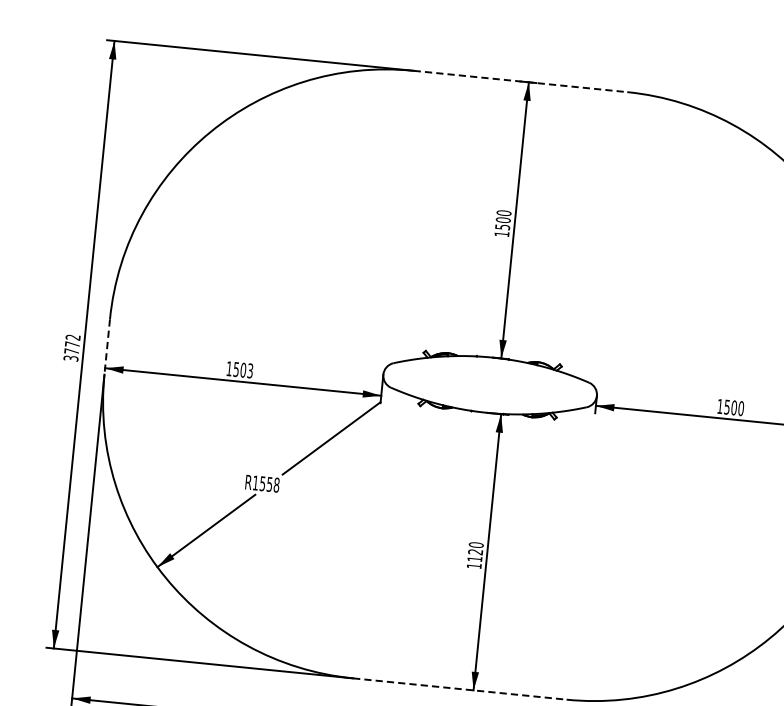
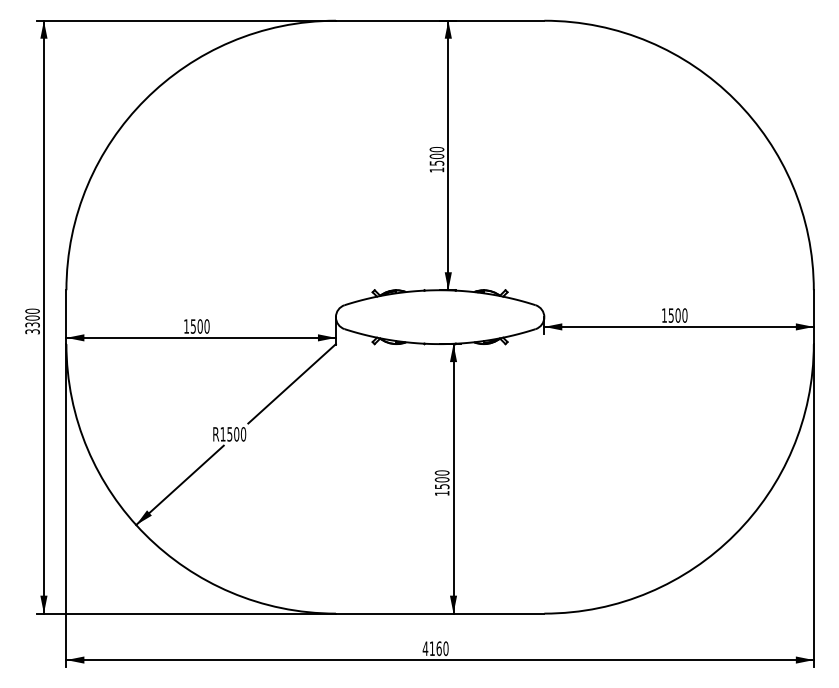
line: (520, 81) -> (440, 20), dashed -> solid
text: (72, 343) -> (32, 317), 3772 -> 3300
line: (107, 347) -> (66, 317), dashed -> solid
text: (249, 370) -> (206, 326), 1503 -> 1500
text: (273, 485) -> (240, 434), R1558 -> R1500
text: (474, 555) -> (441, 483), 1120 -> 1500
line: (460, 688) -> (440, 613), dashed -> solid

